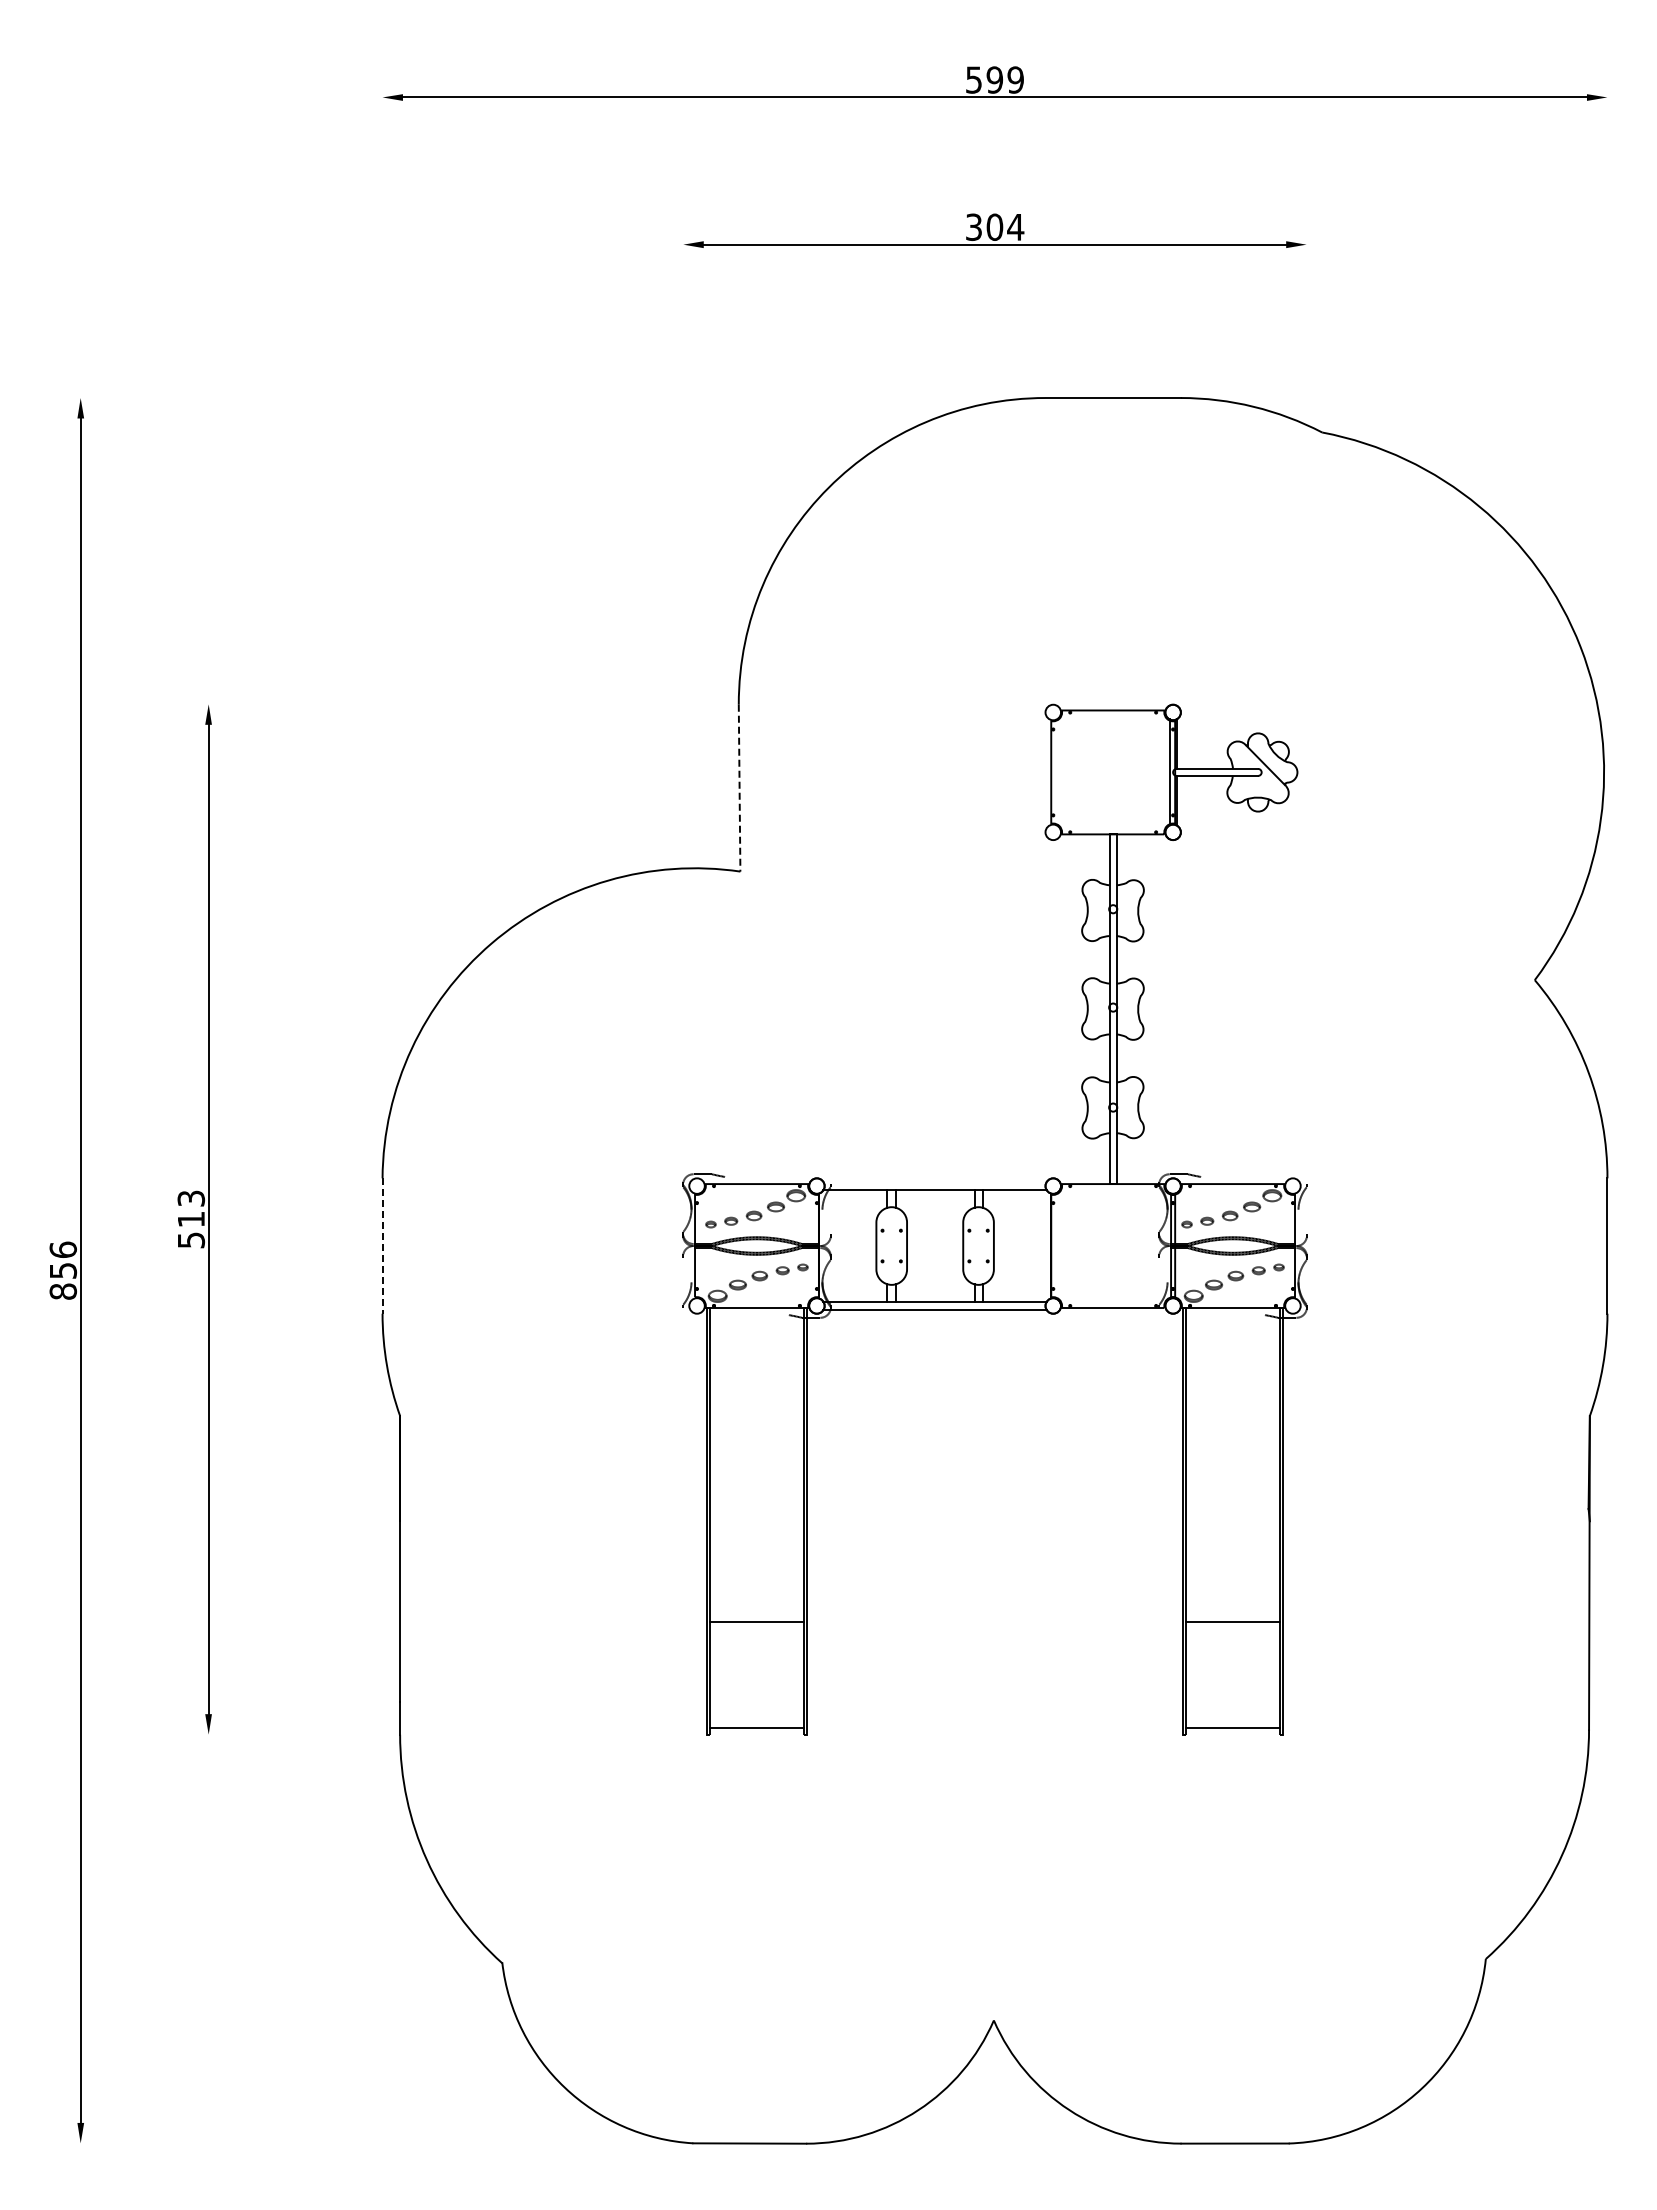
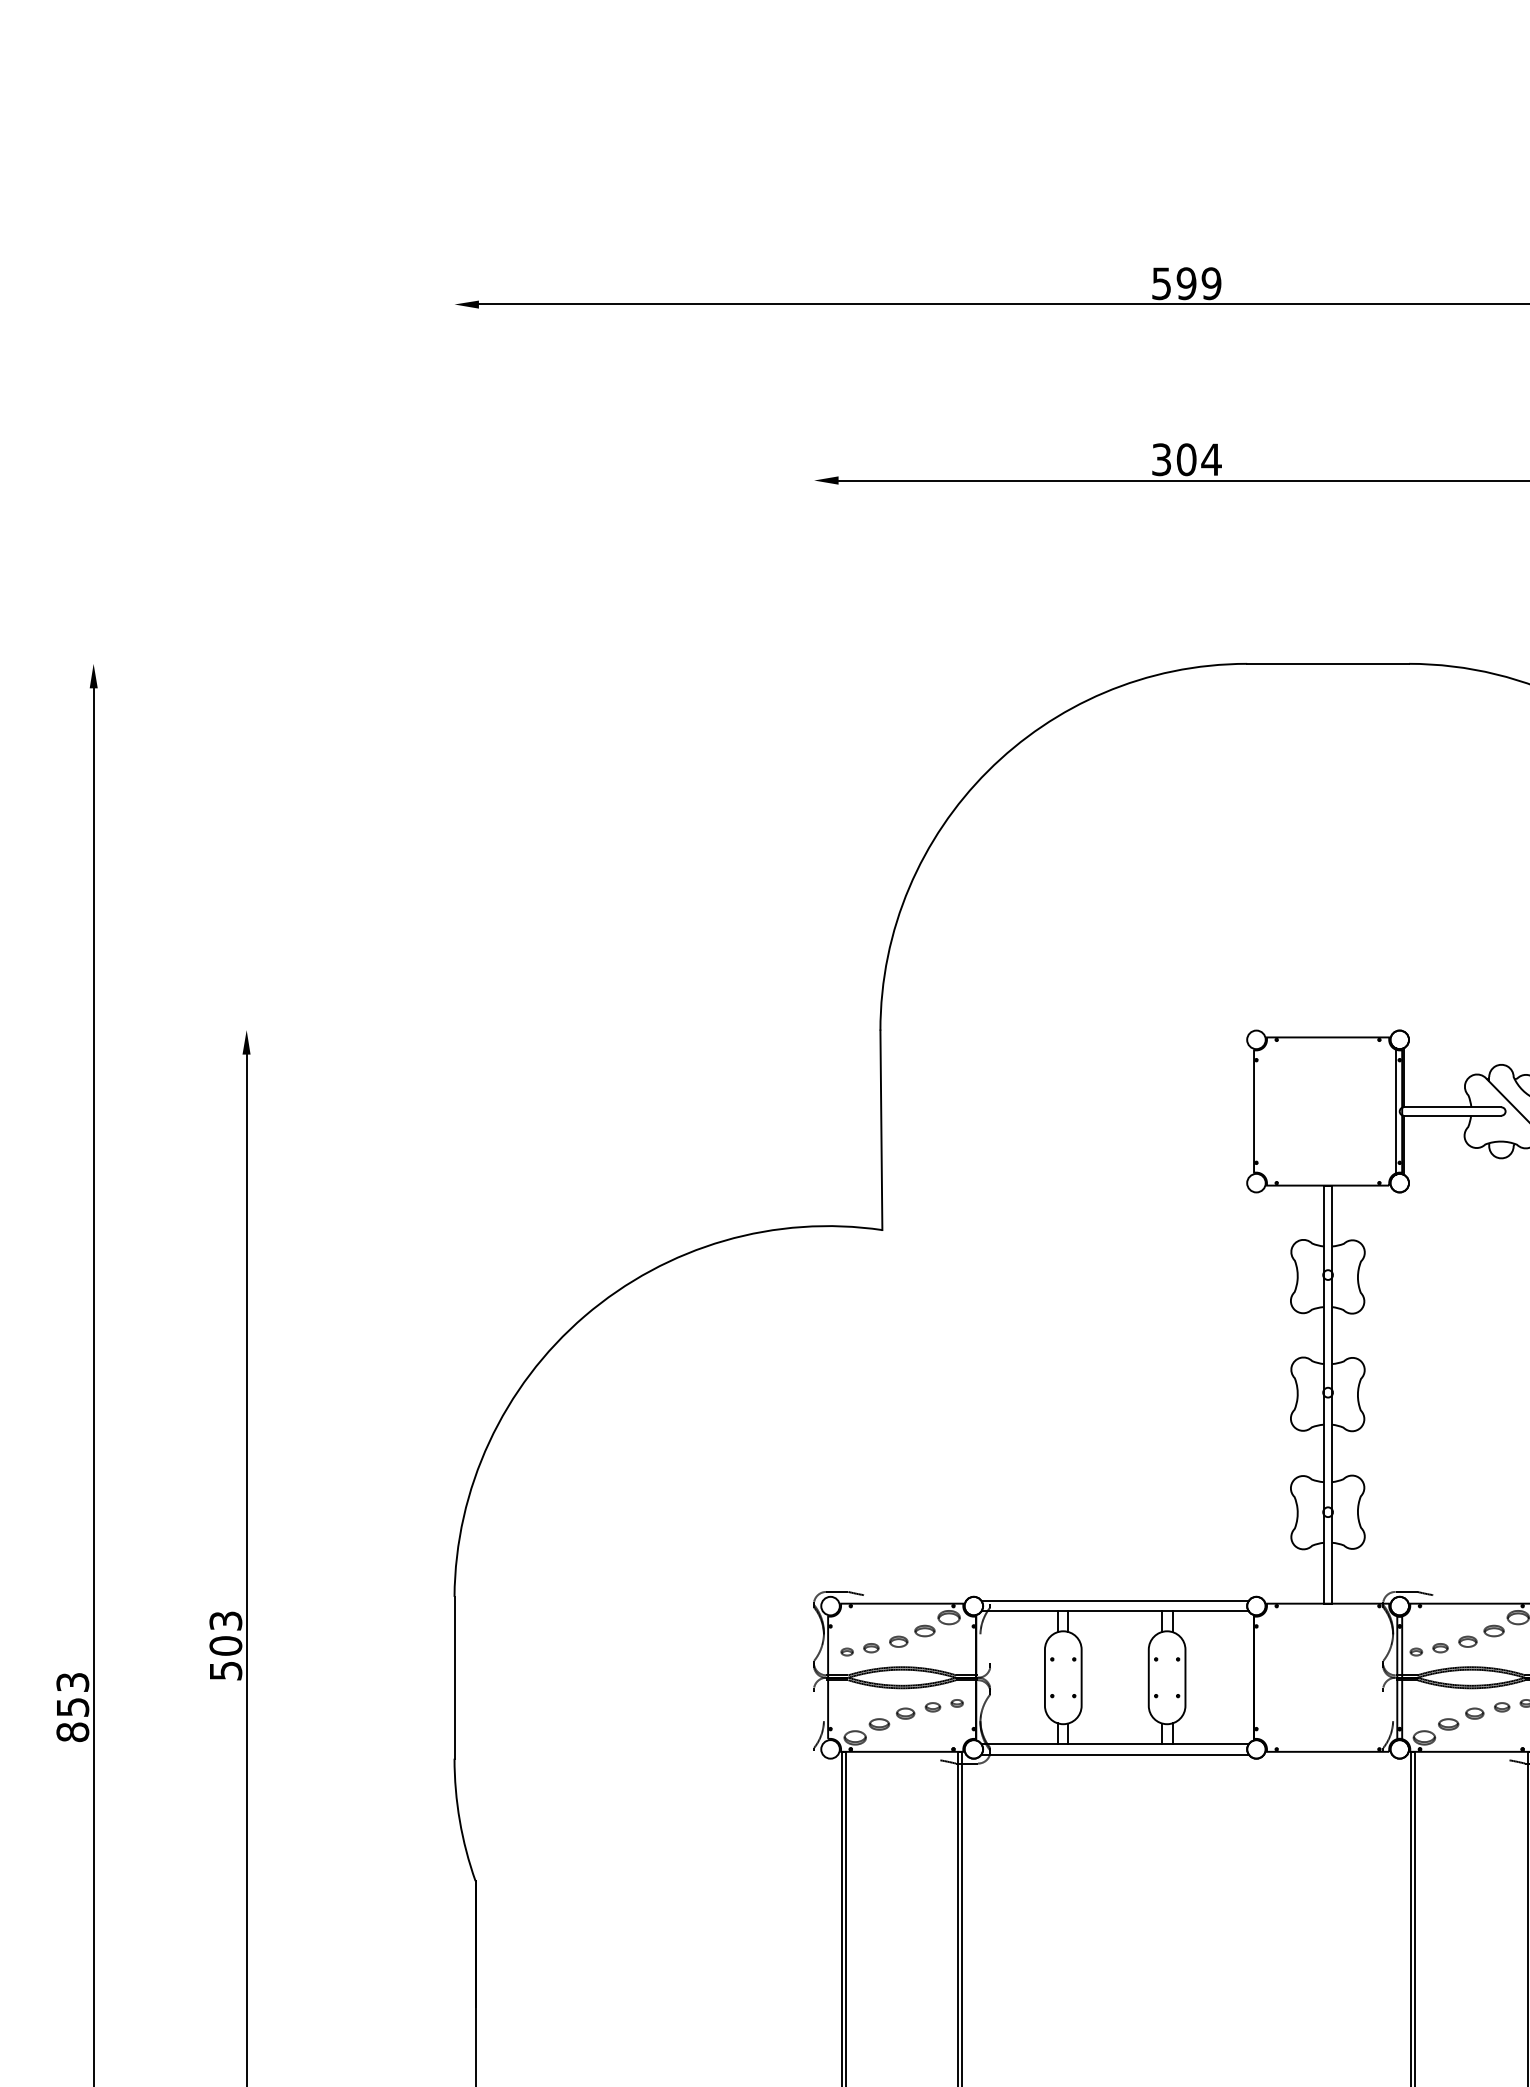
line: (739, 788) -> (881, 1130), dashed -> solid
line: (934, 1181) -> (1114, 1600), added
text: (191, 1219) -> (226, 1646), 513 -> 503
line: (382, 1246) -> (454, 1678), dashed -> solid
text: (63, 1249) -> (73, 1681), 856 -> 853

